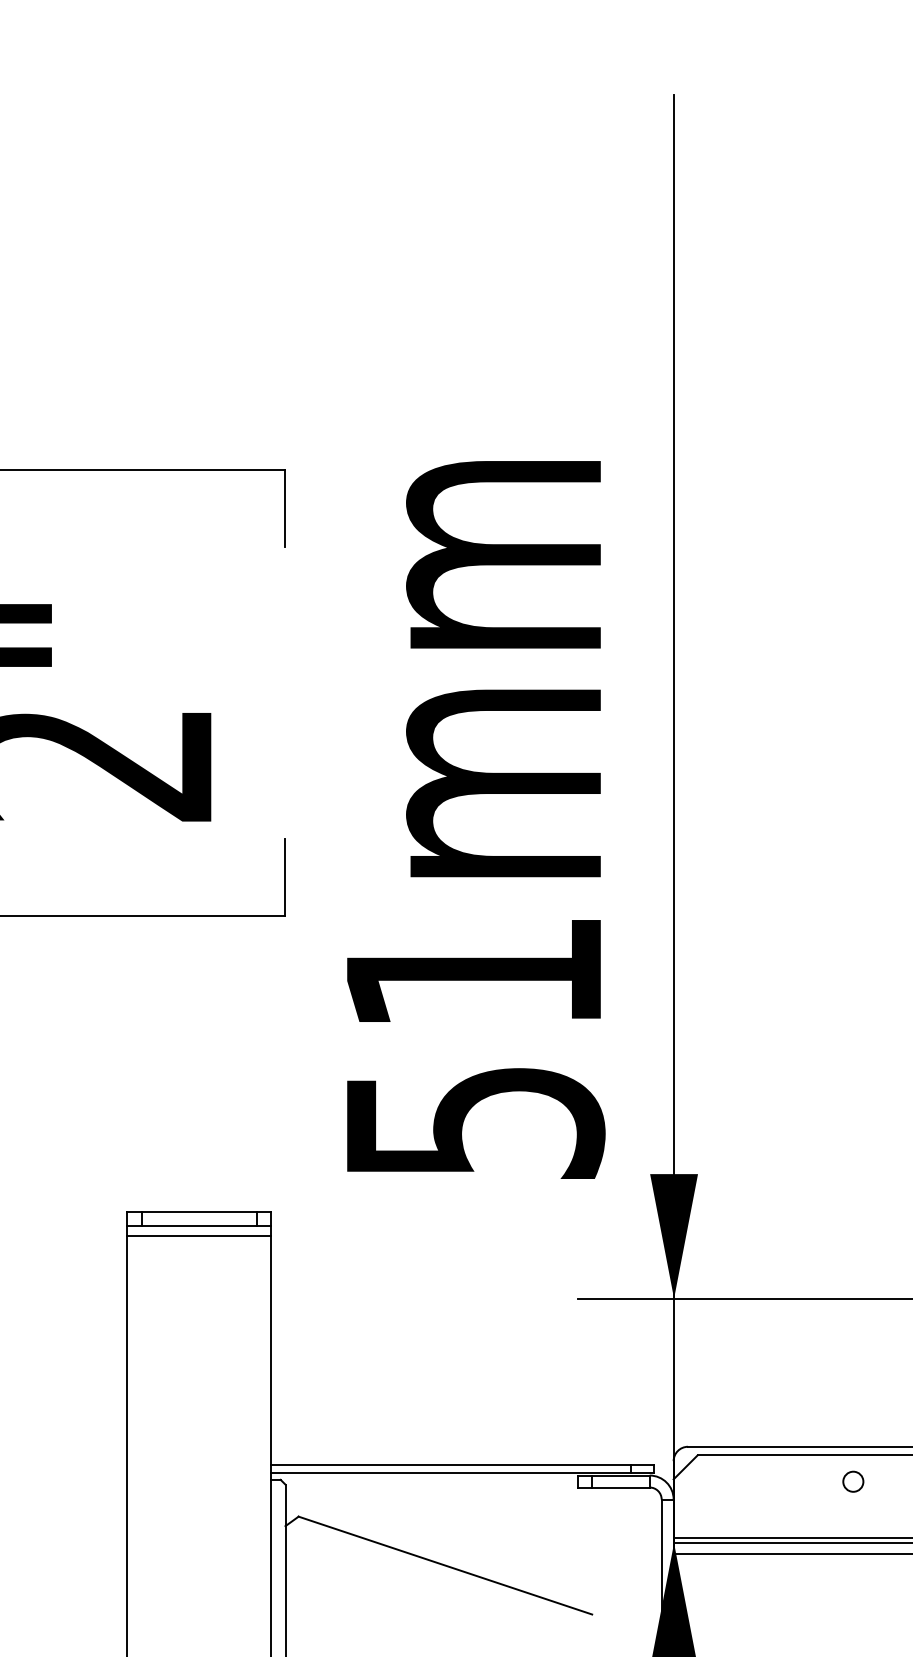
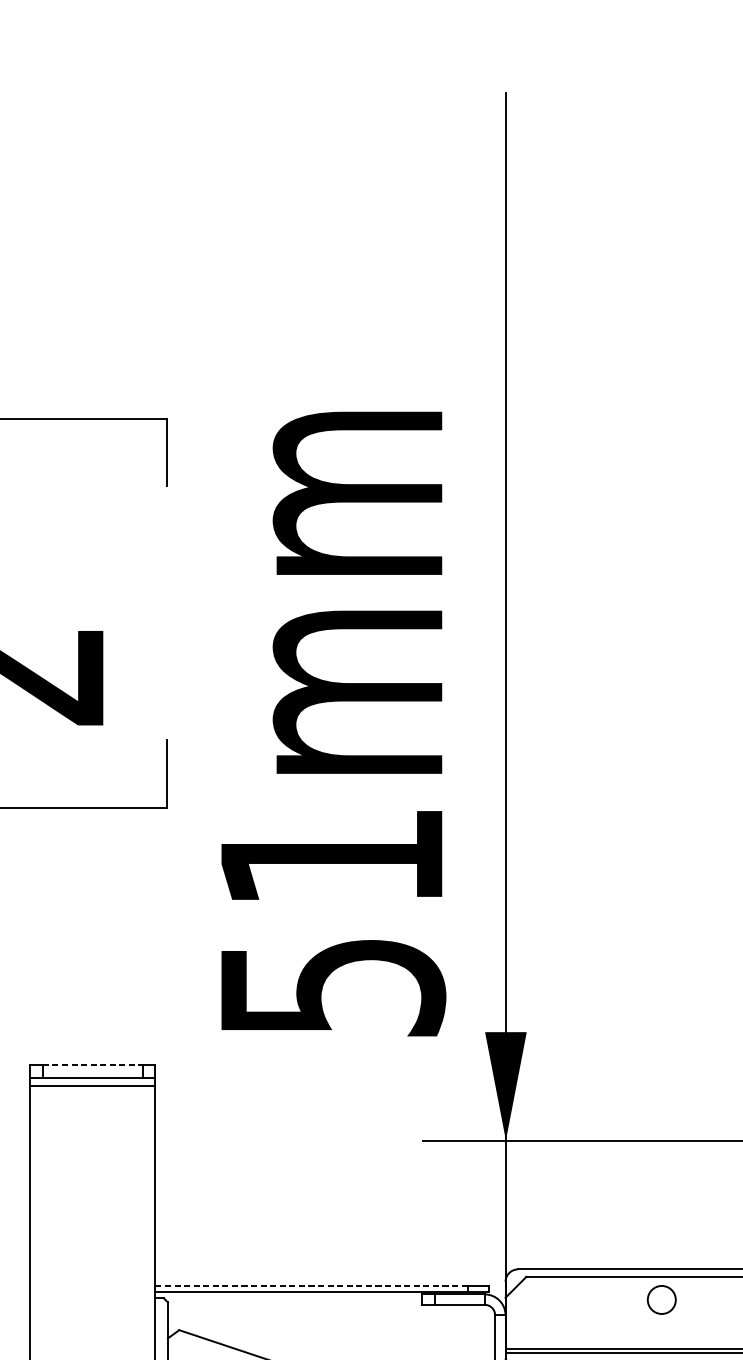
line: (199, 1211) -> (93, 1064), solid -> dashed
line: (450, 1465) -> (311, 1285), solid -> dashed
circle: (853, 1481) -> (662, 1299), size x1.6

